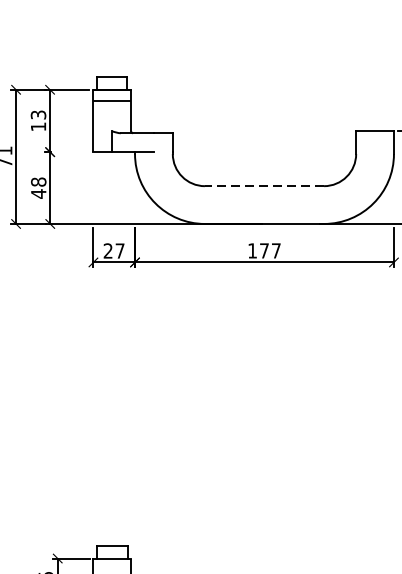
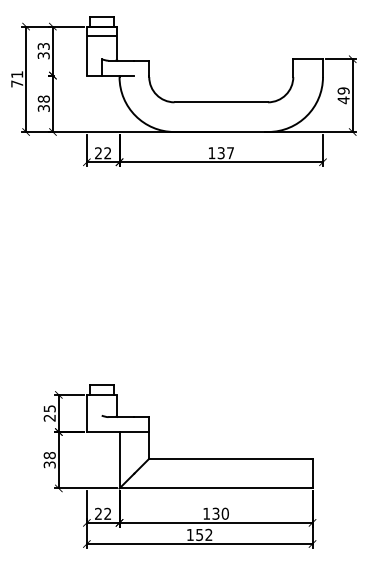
text: (38, 126) -> (43, 55), 13 -> 33
line: (264, 186) -> (221, 102), dashed -> solid
text: (38, 194) -> (43, 108), 48 -> 38
text: (119, 251) -> (107, 153), 27 -> 22
text: (263, 251) -> (220, 153), 177 -> 137

